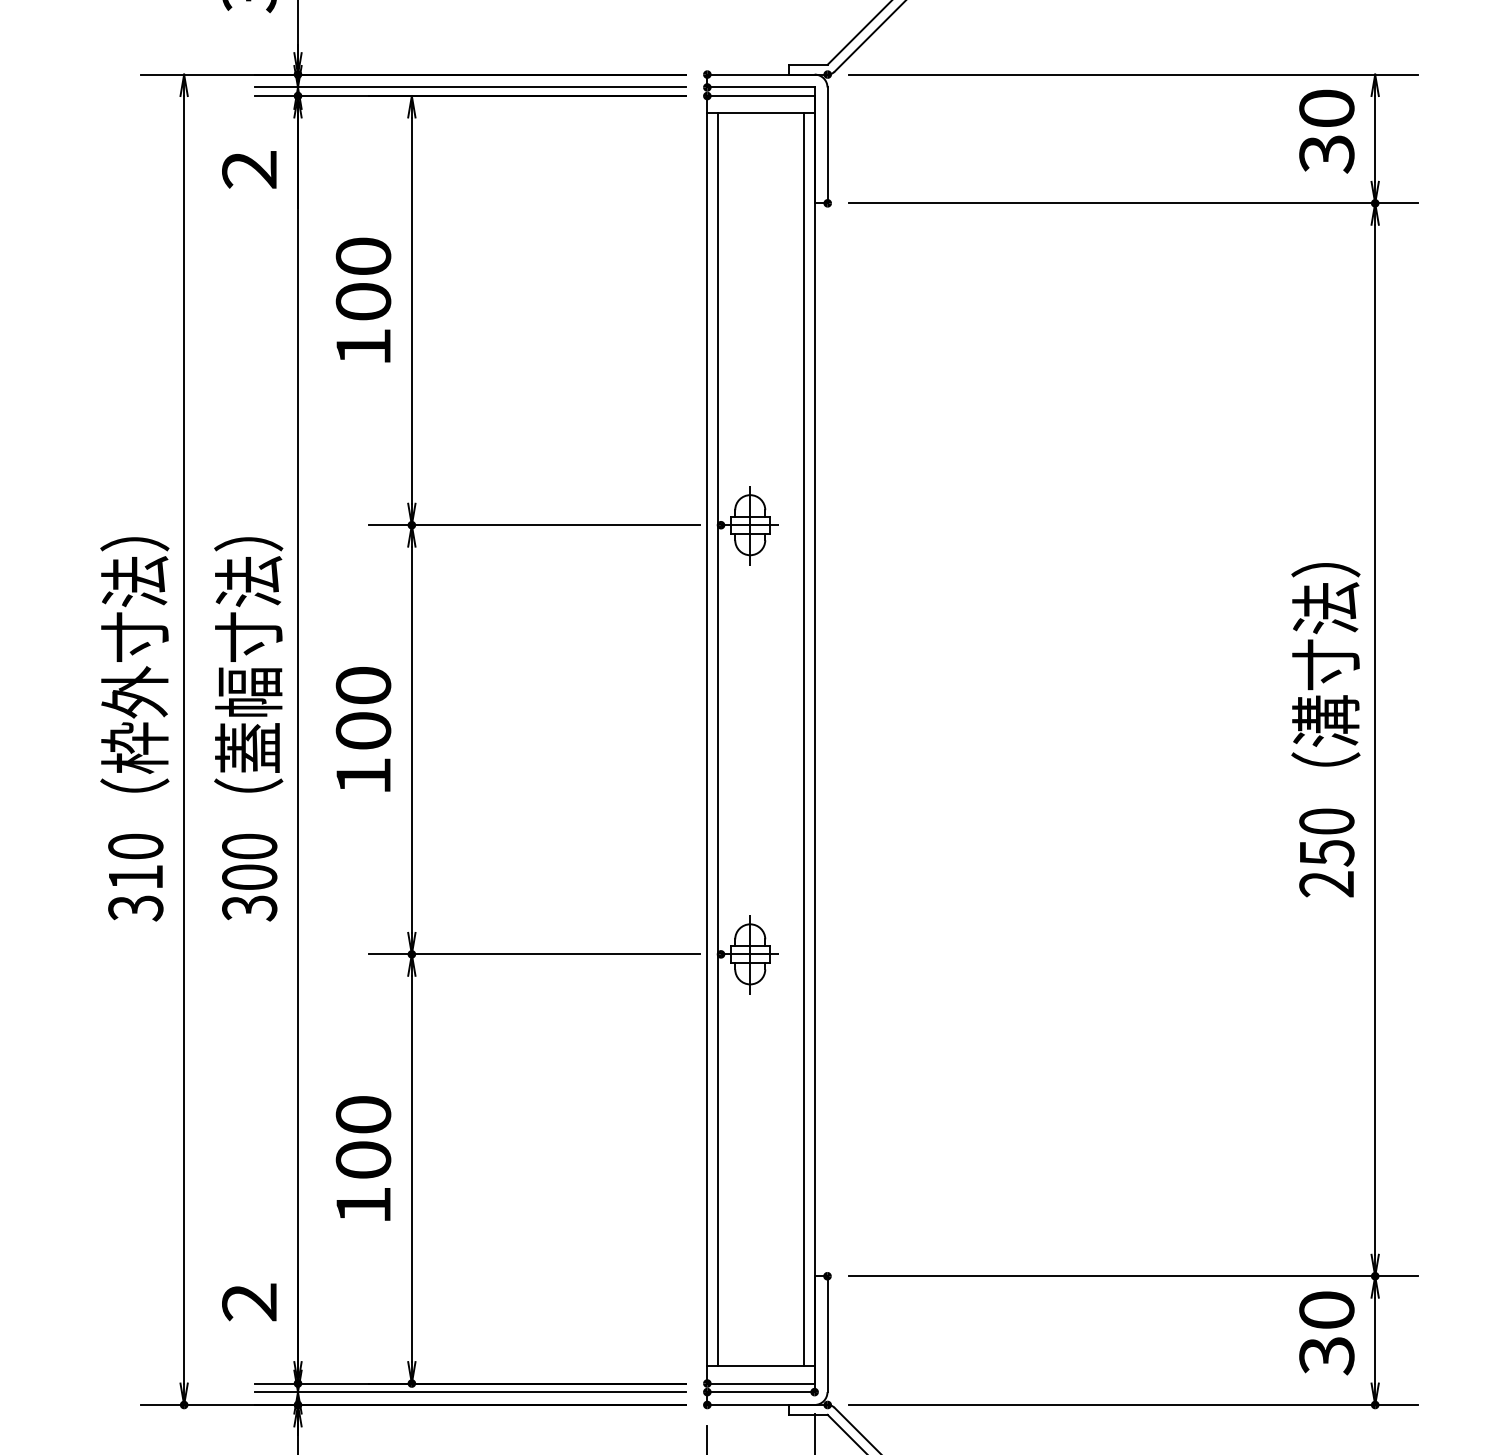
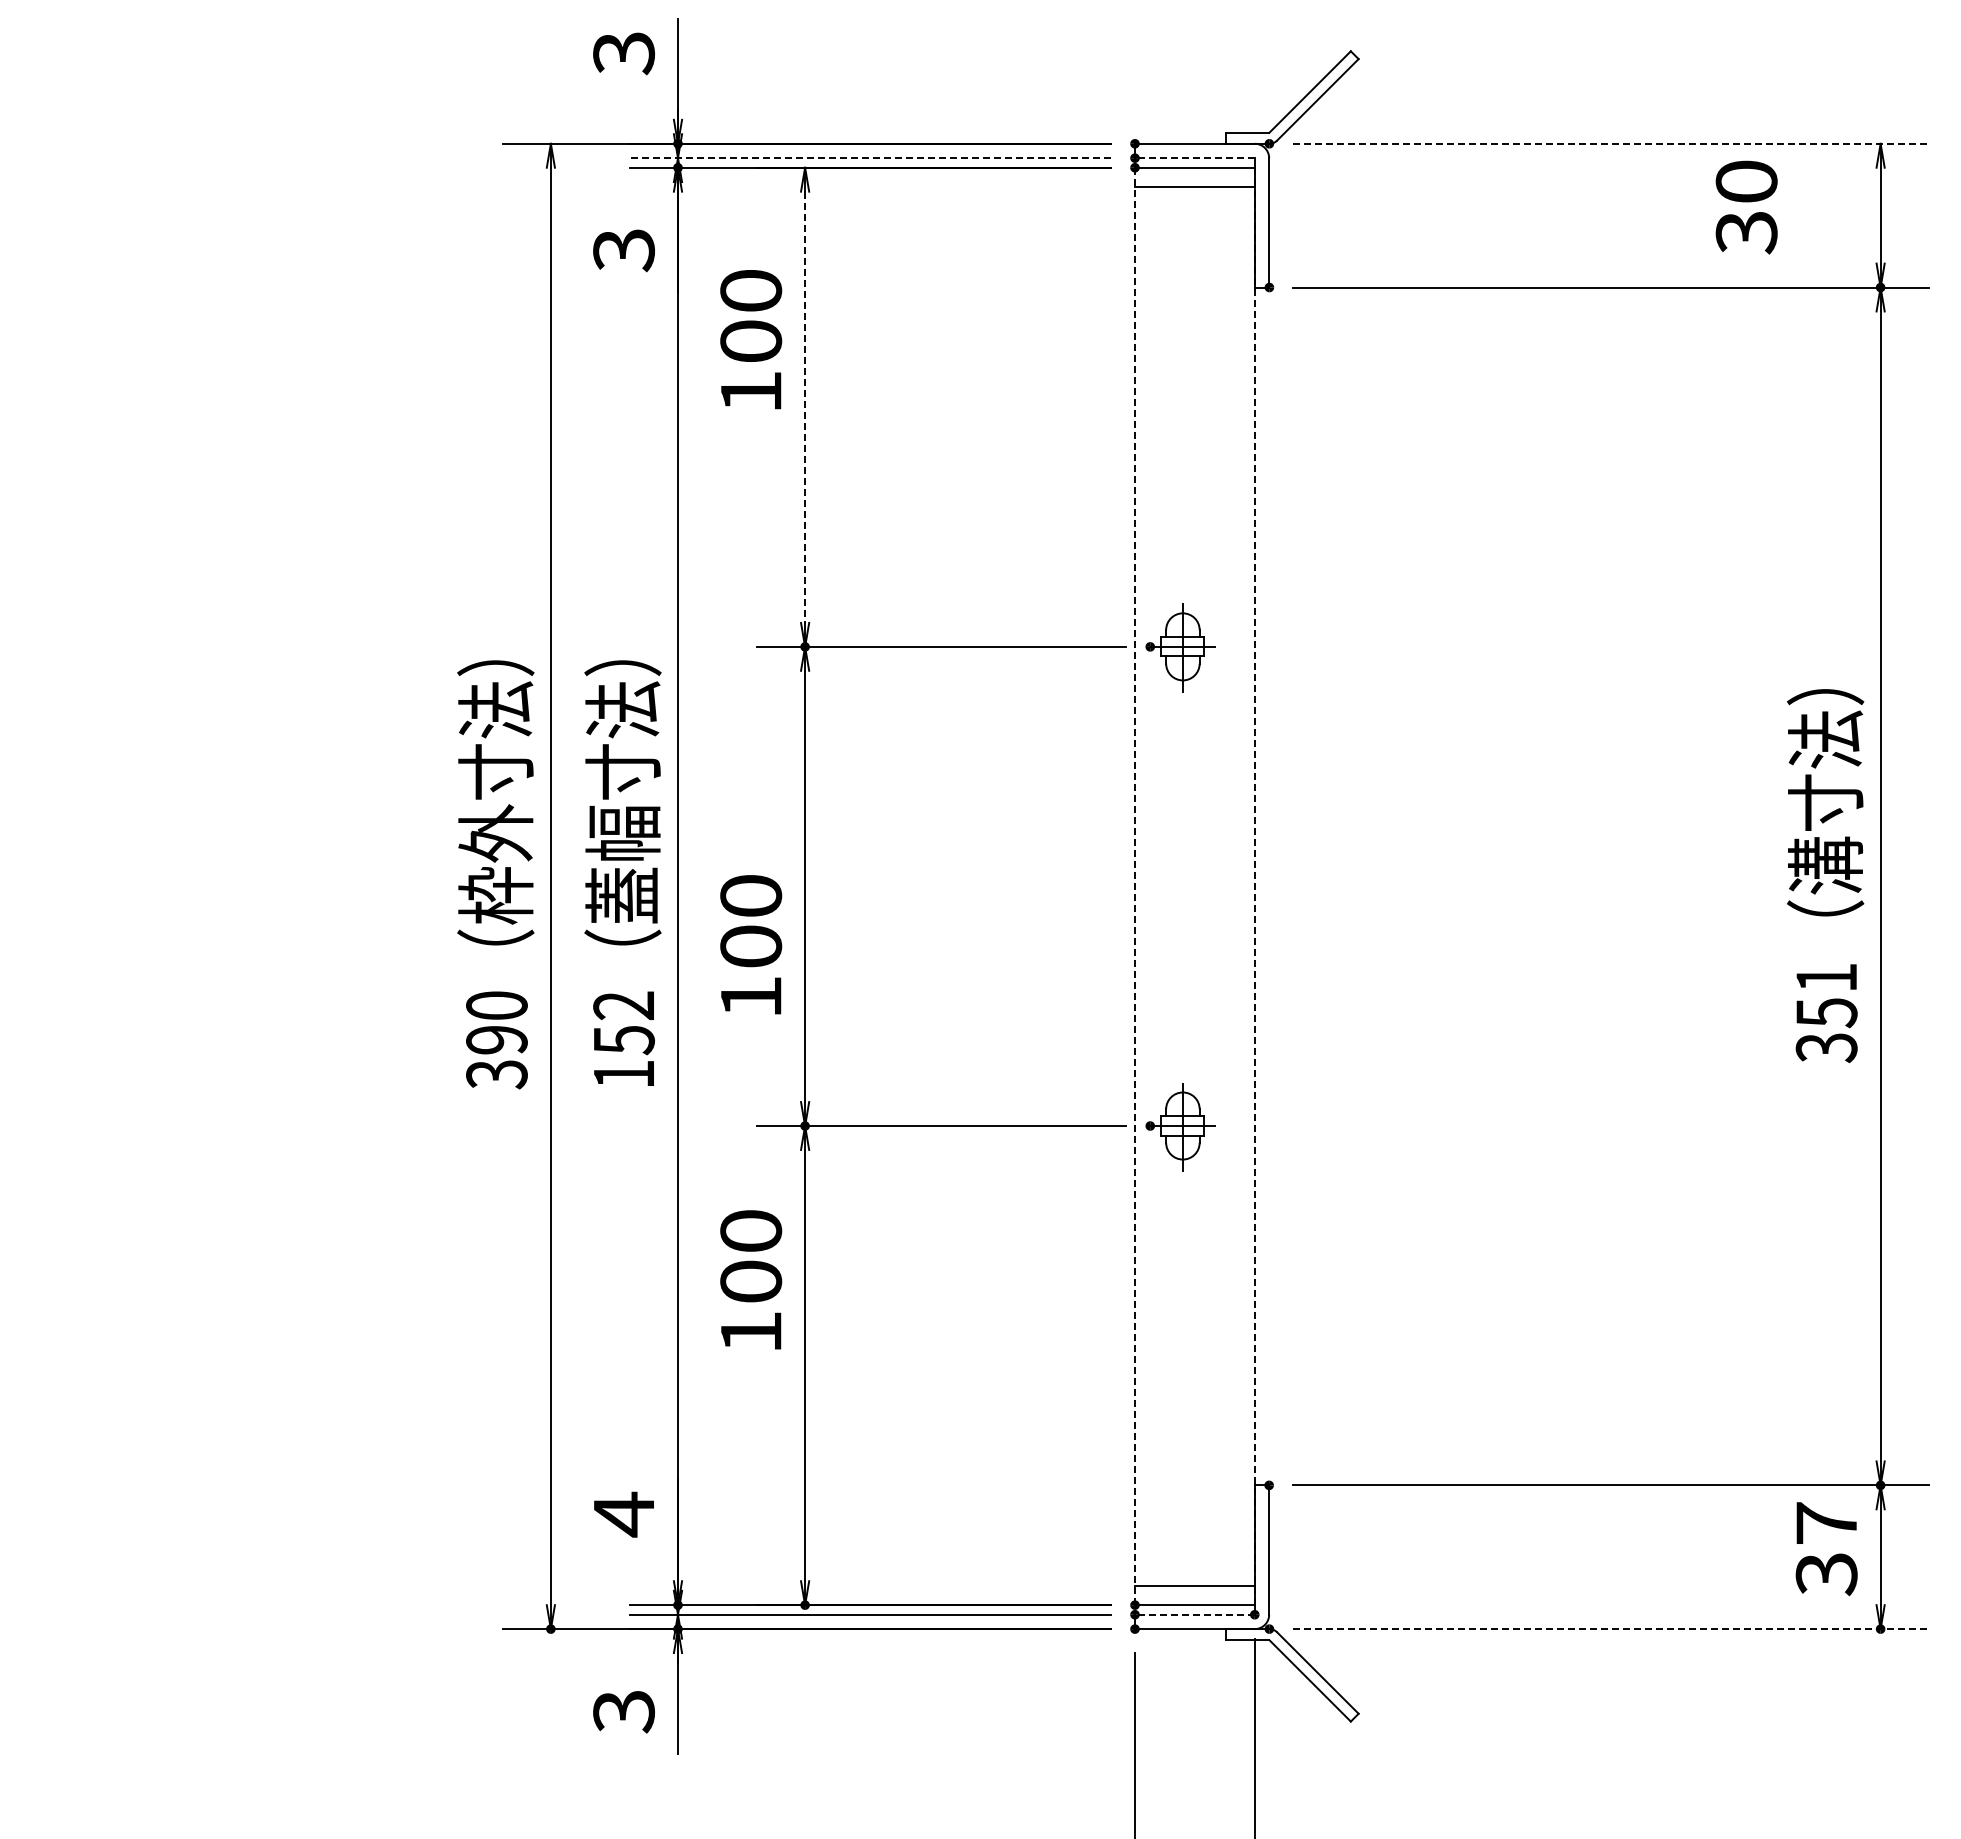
line: (1133, 74) -> (1610, 143), solid -> dashed
line: (470, 87) -> (870, 158), solid -> dashed
line: (760, 87) -> (1194, 158), solid -> dashed
text: (1326, 131) -> (1746, 207), moved
text: (249, 170) -> (623, 250), 2 -> 3
text: (363, 300) -> (751, 339), moved
line: (412, 310) -> (805, 407), solid -> dashed
text: (363, 729) -> (751, 944), moved
line: (717, 738) -> (1146, 885), removed
line: (803, 738) -> (1242, 885), removed
line: (706, 739) -> (1134, 886), solid -> dashed
line: (814, 739) -> (1254, 886), solid -> dashed
text: (1326, 853) -> (1826, 1013), 250 -> 351
text: (135, 877) -> (496, 1040), 310 -> 390
text: (249, 877) -> (623, 1040), 300 -> 152
text: (363, 1158) -> (751, 1279), moved
text: (249, 1302) -> (623, 1514), 2 -> 4
text: (1326, 1309) -> (1826, 1522), 30 -> 37
line: (760, 1391) -> (1194, 1614), solid -> dashed
line: (1133, 1405) -> (1610, 1629), solid -> dashed

